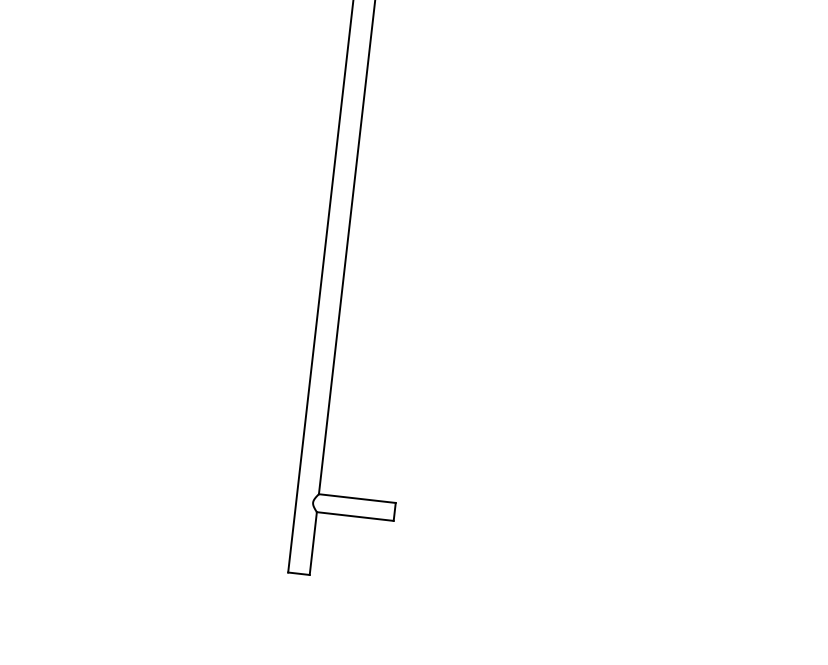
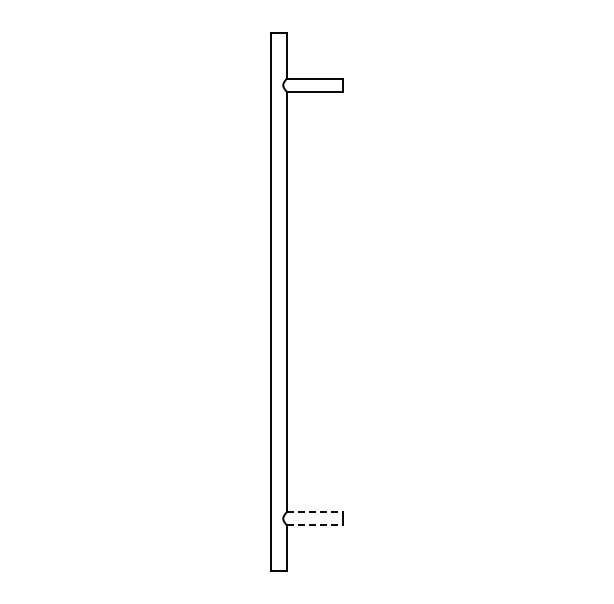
line: (358, 499) -> (315, 512), solid -> dashed
line: (356, 516) -> (315, 525), solid -> dashed

